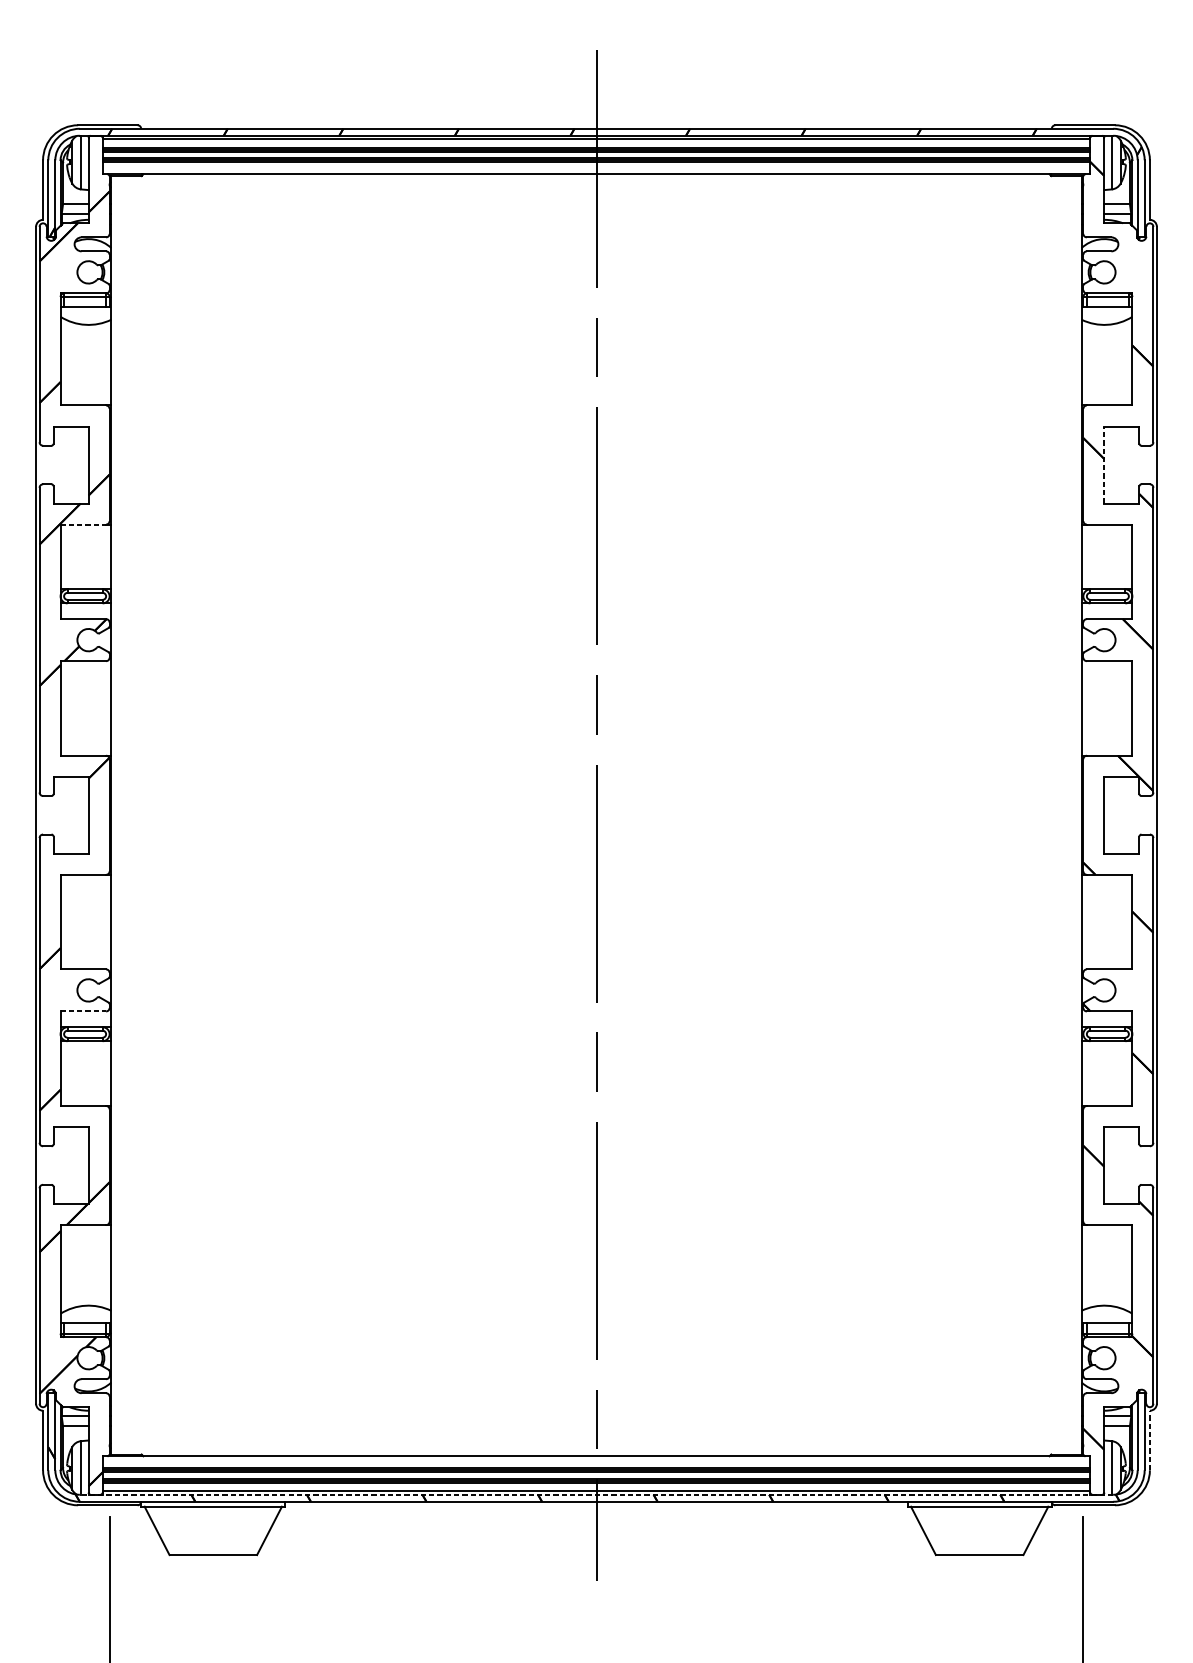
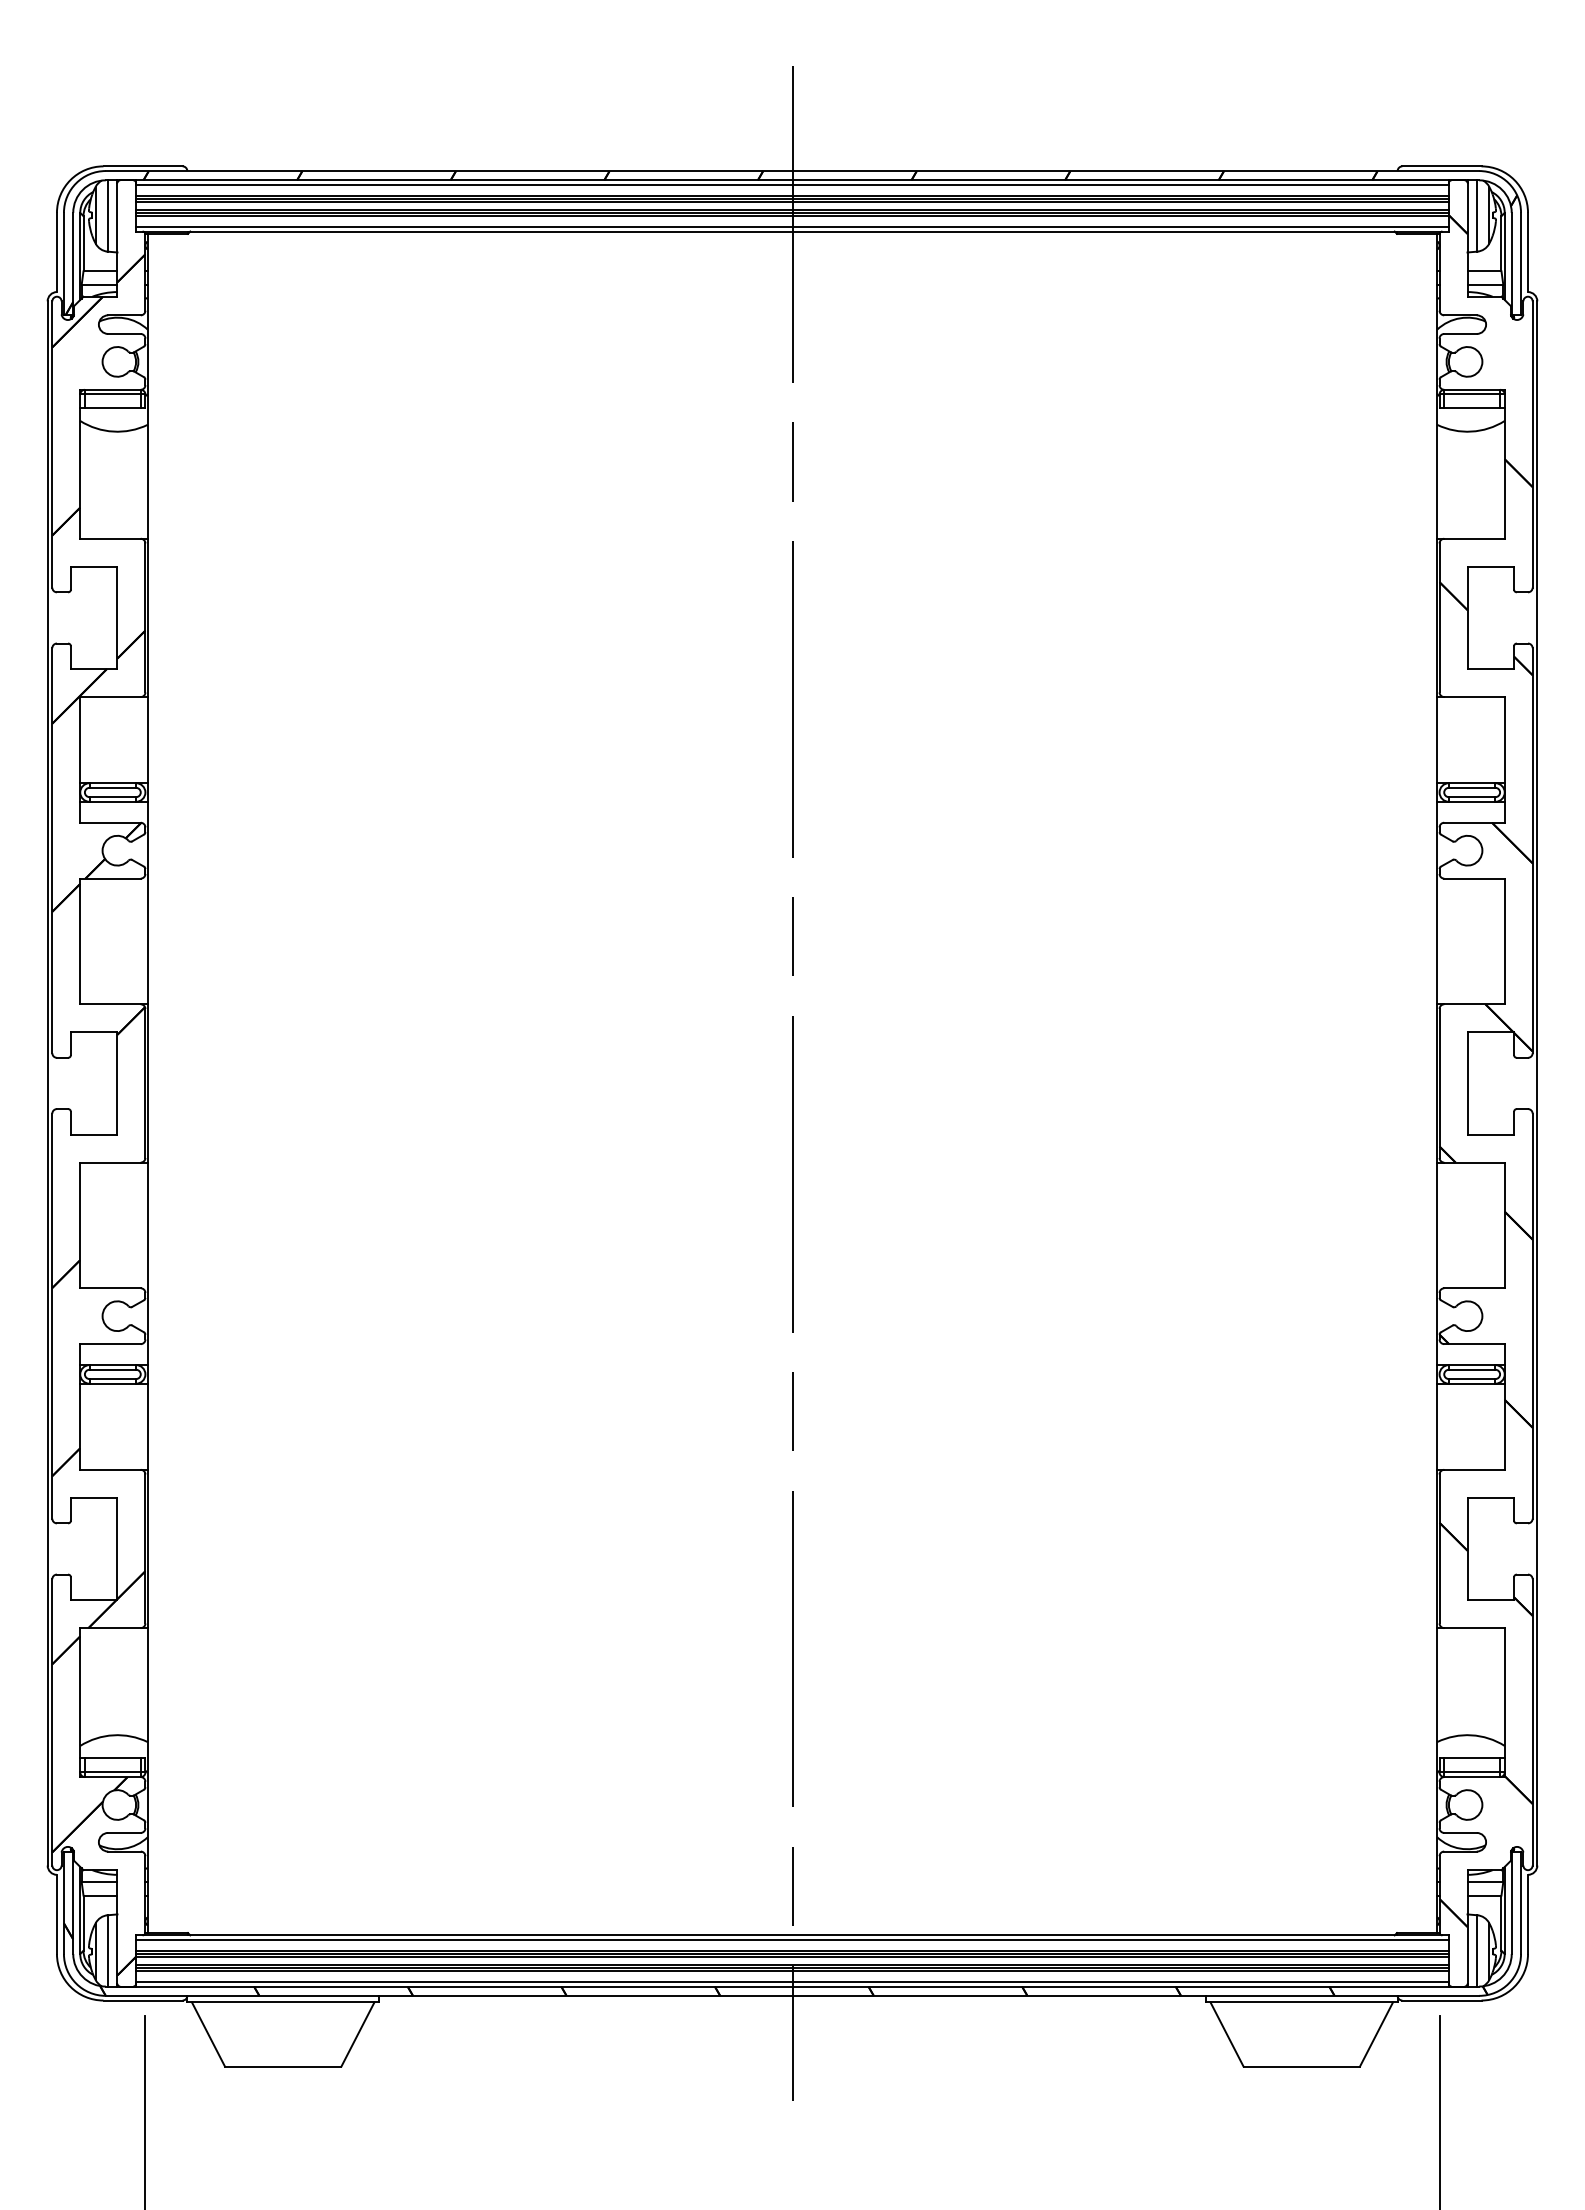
line: (596, 170) -> (792, 226), added
line: (1104, 464) -> (1467, 617), dashed -> solid
line: (84, 524) -> (111, 697), dashed -> solid
line: (84, 1011) -> (111, 1344), dashed -> solid
line: (1150, 1440) -> (1528, 1914), dashed -> solid
line: (596, 1460) -> (792, 1940), added
line: (596, 1494) -> (792, 1986), dashed -> solid

